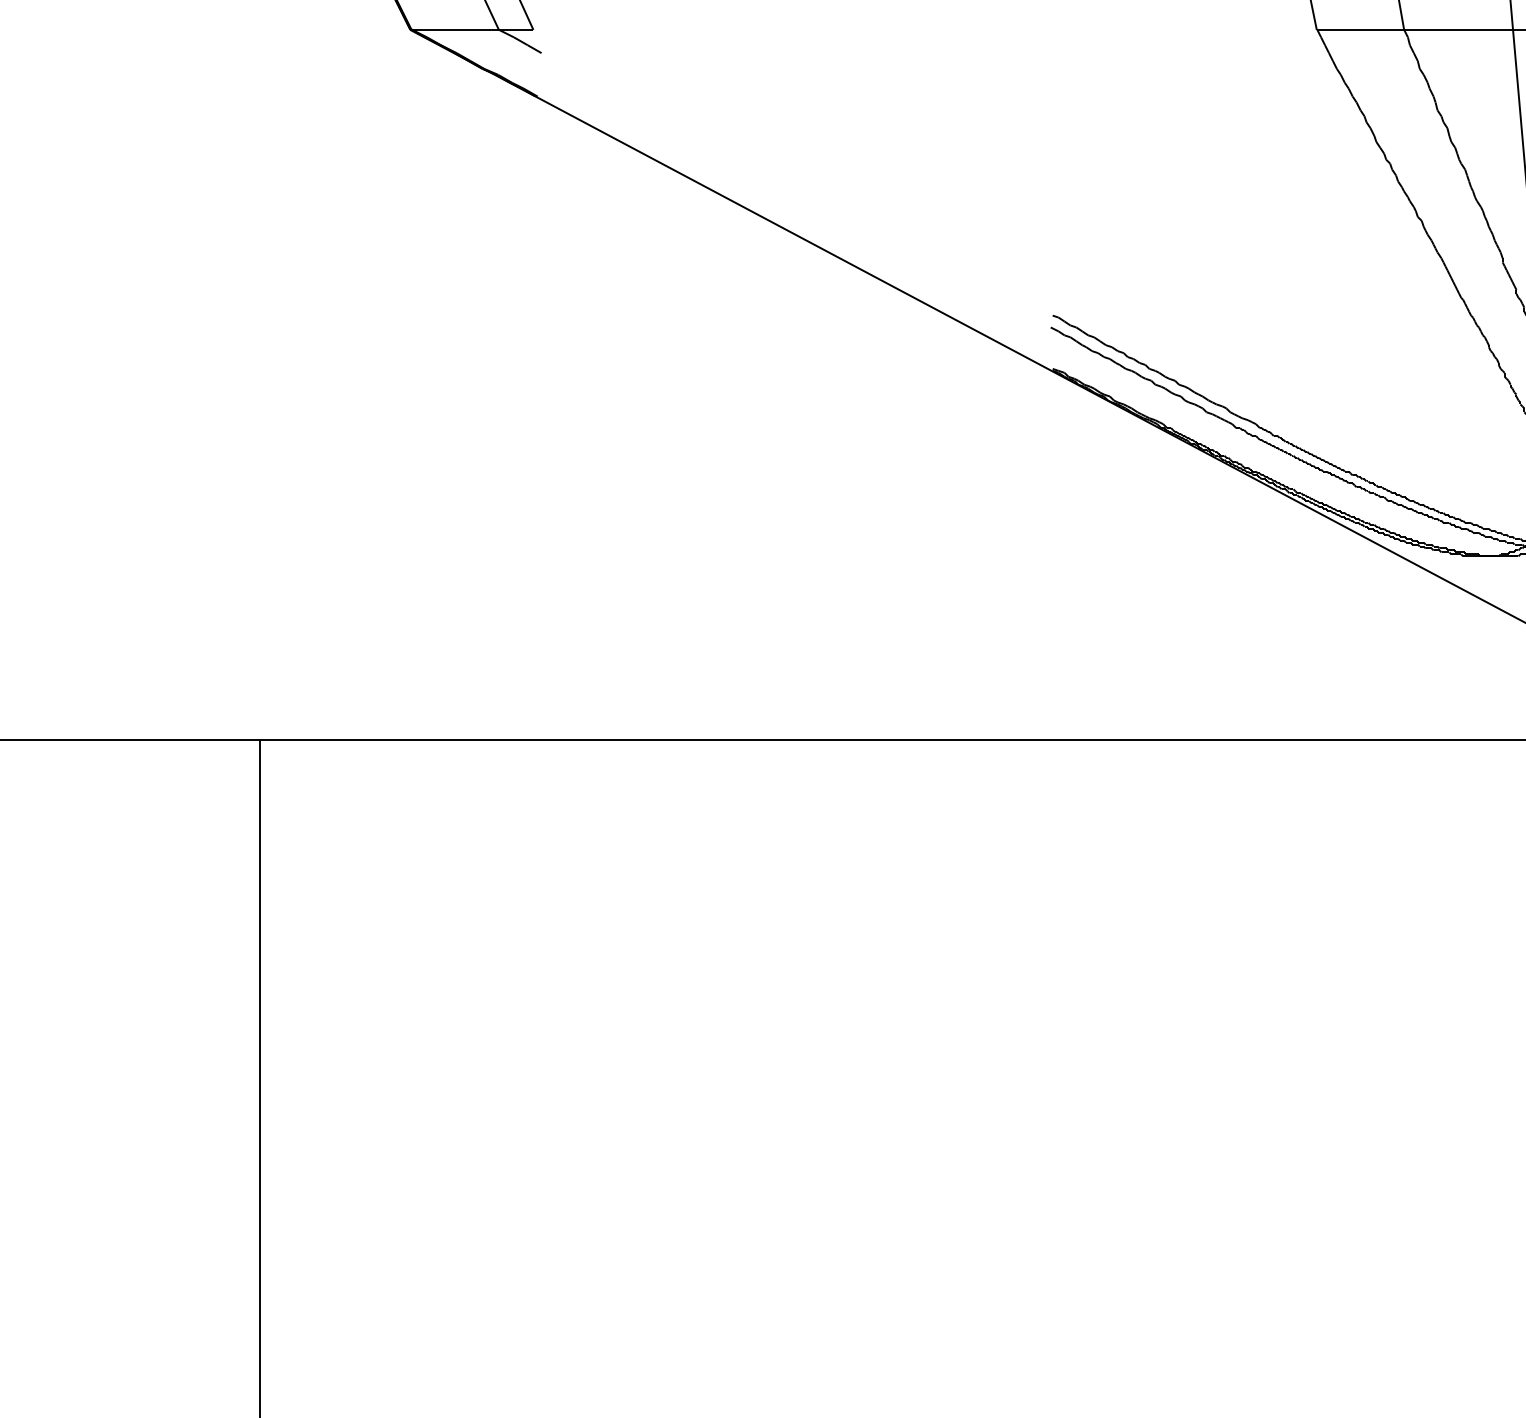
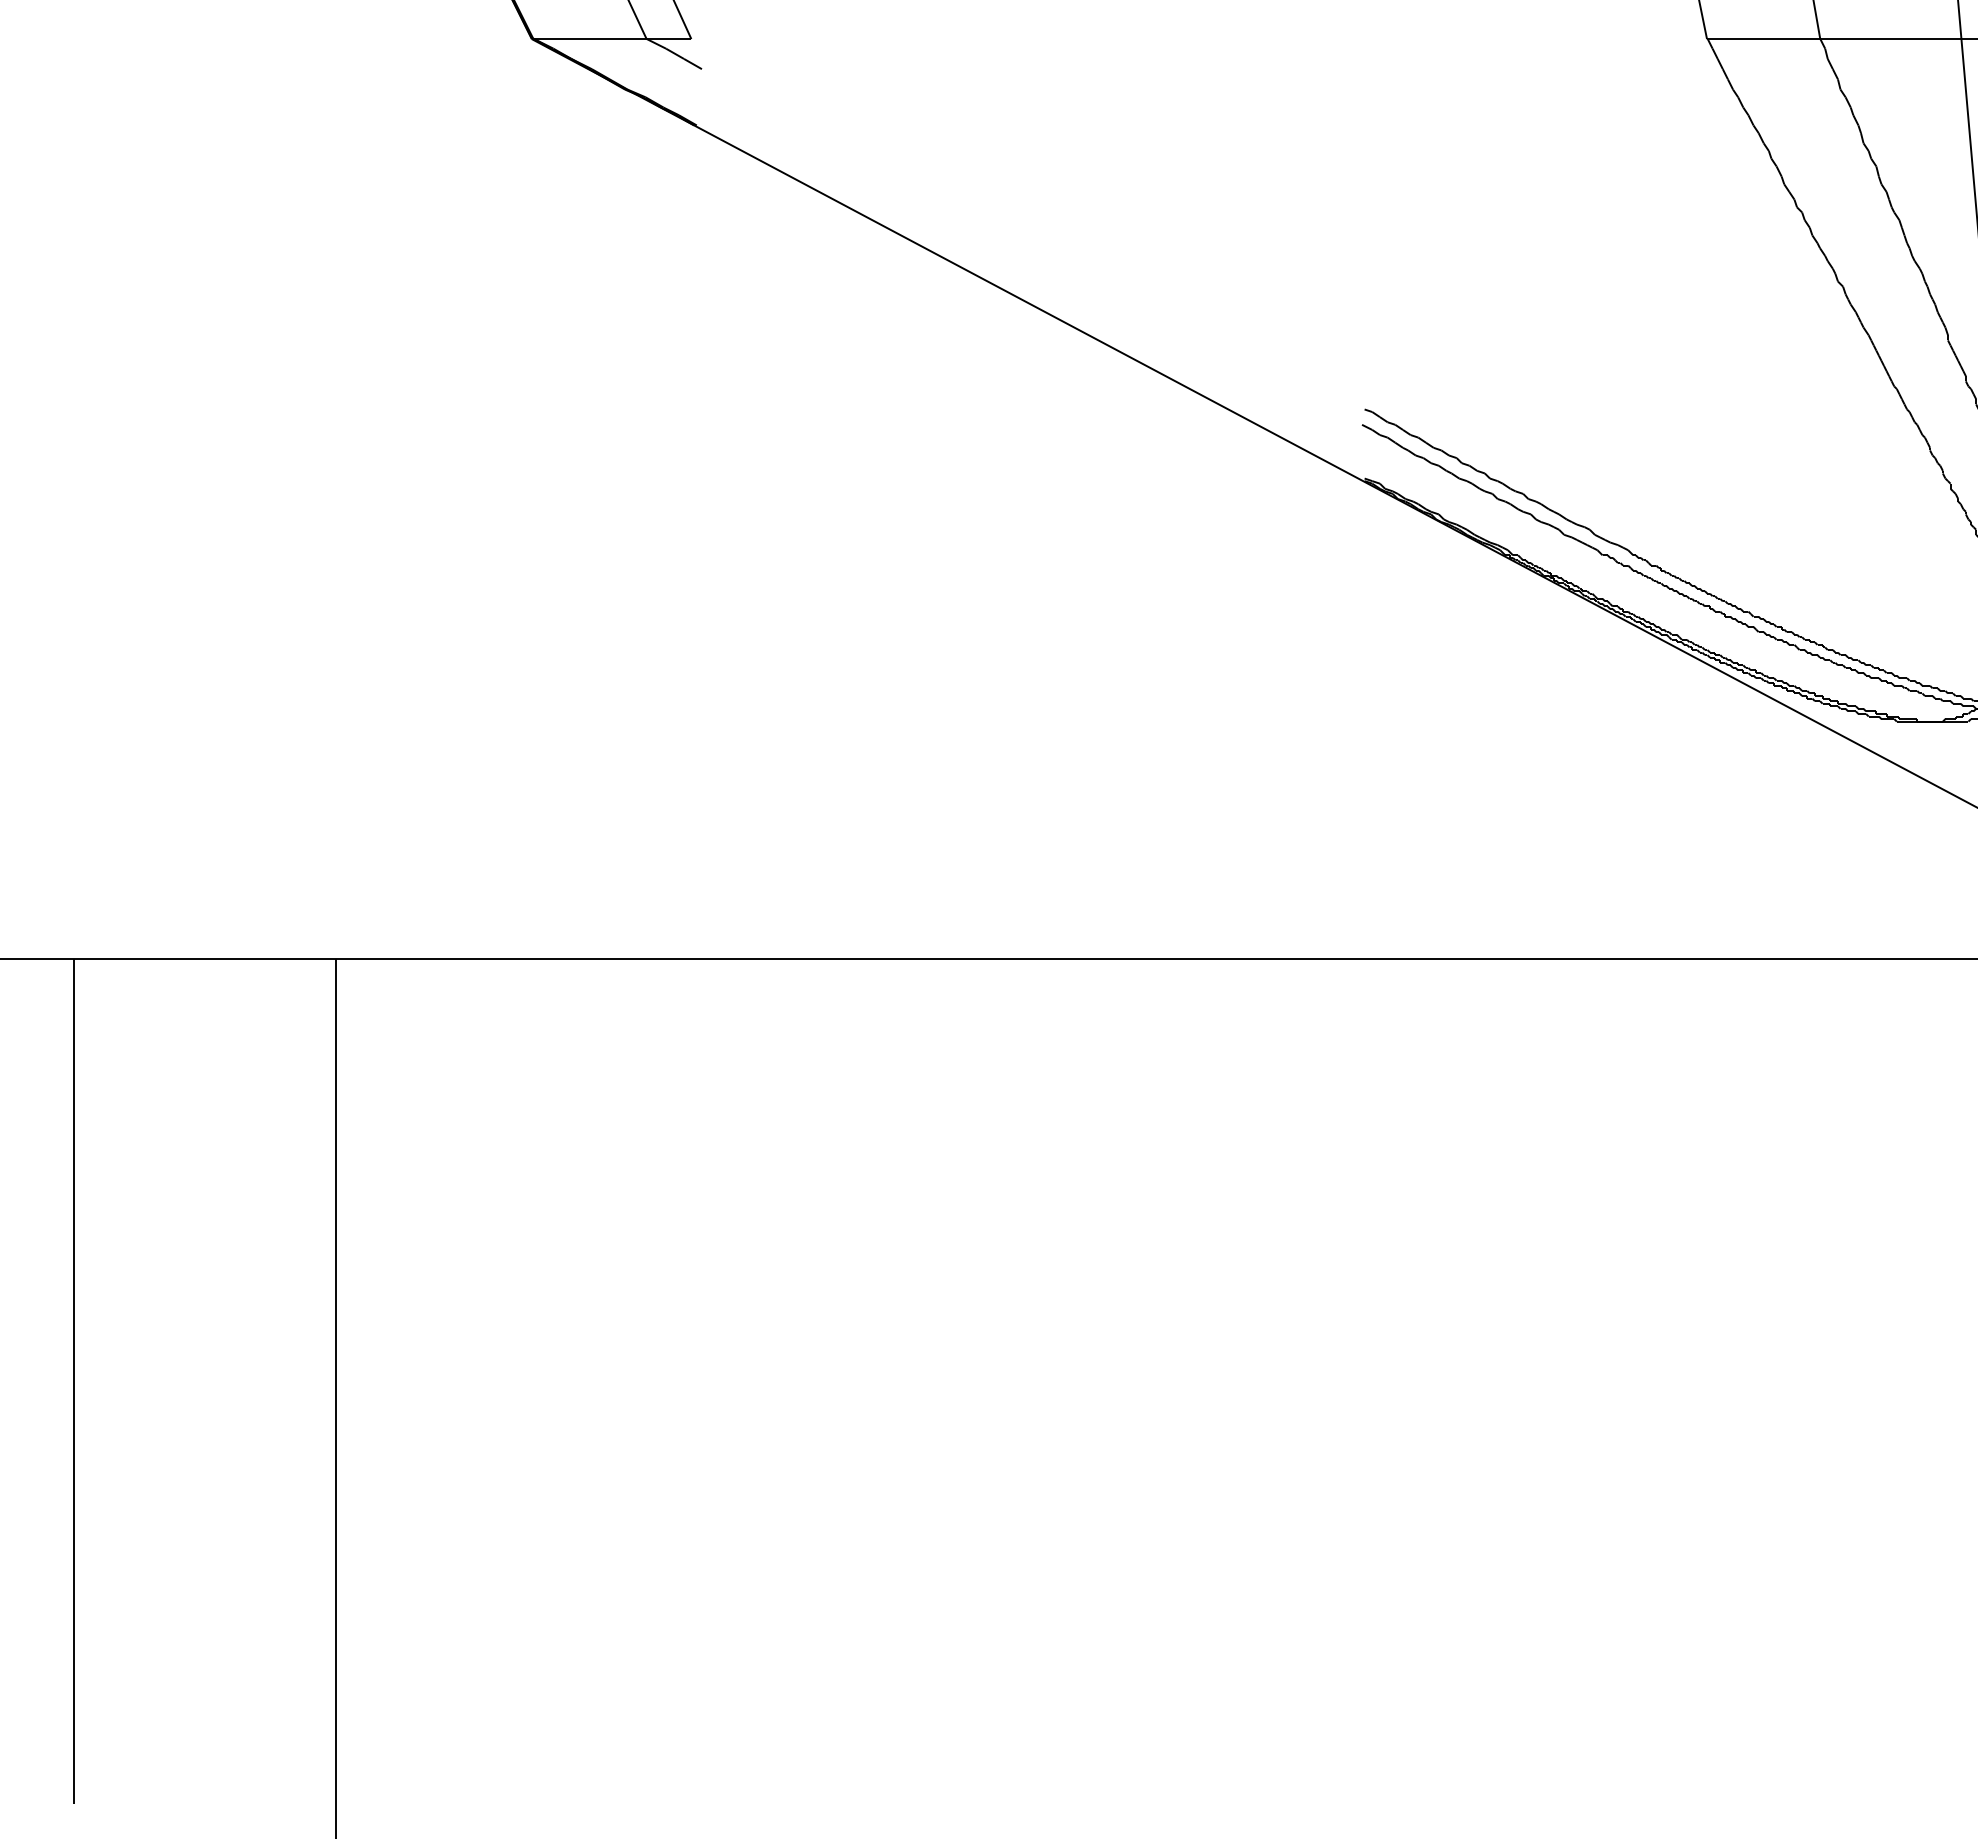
line: (56, 1065) -> (73, 1381), added

